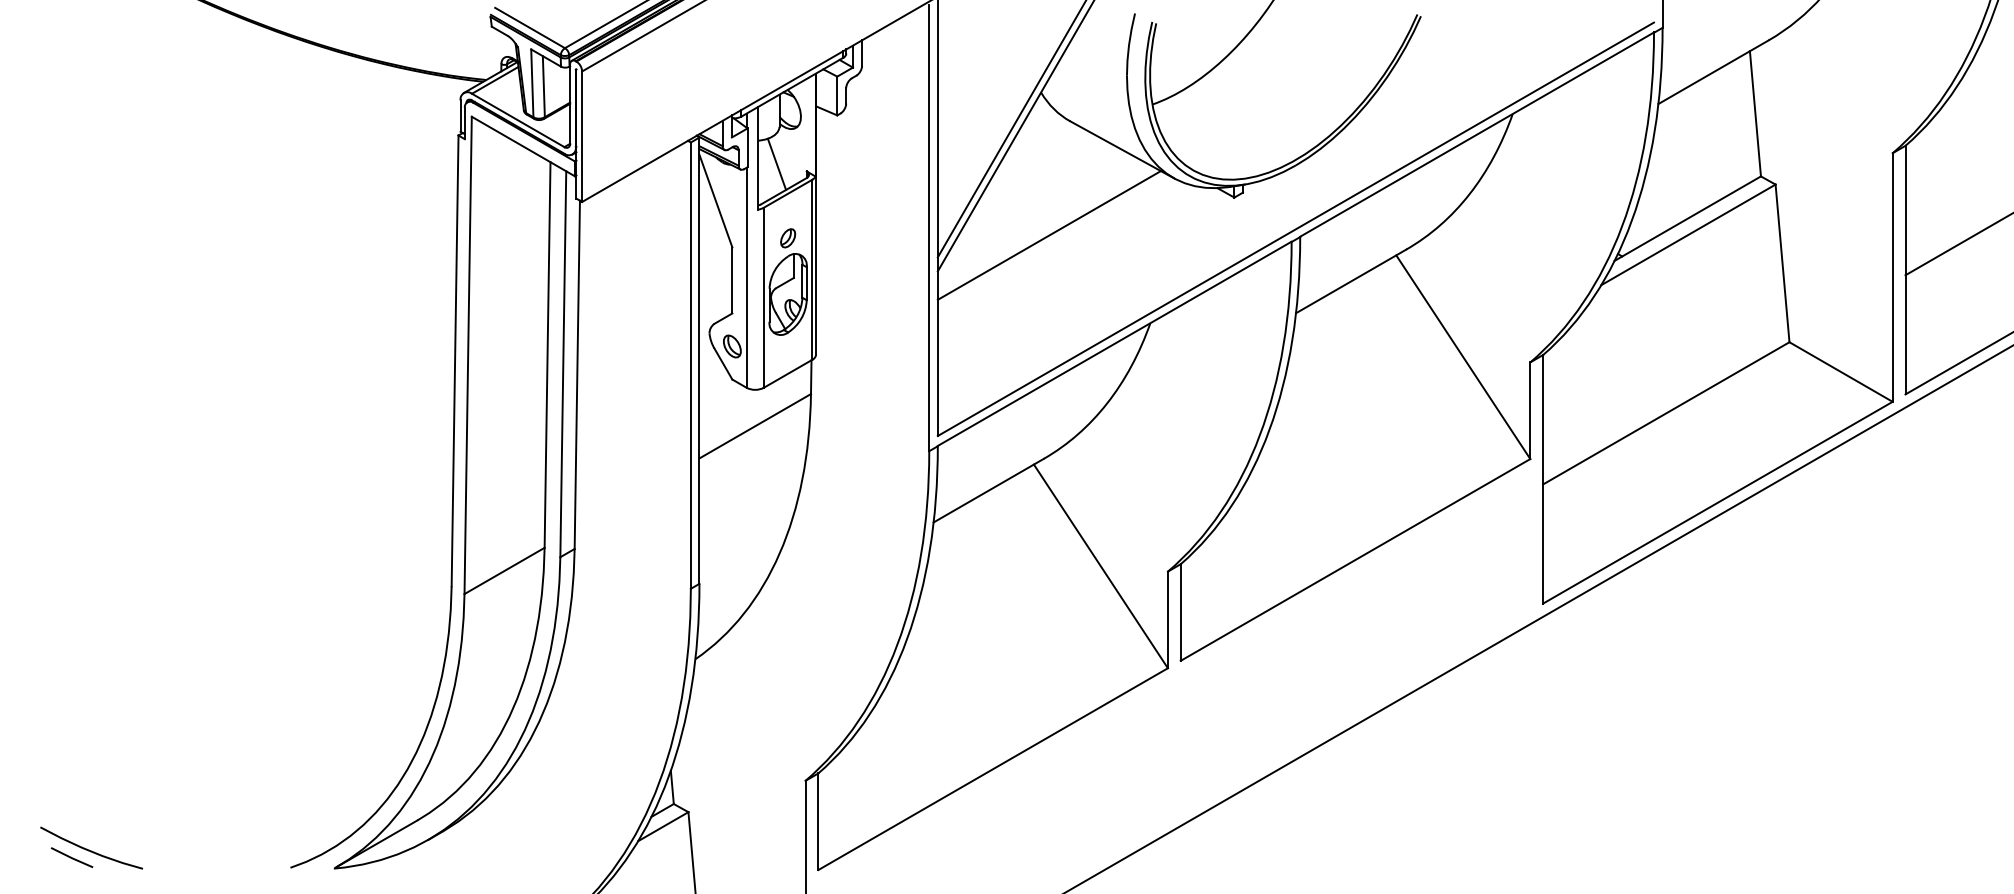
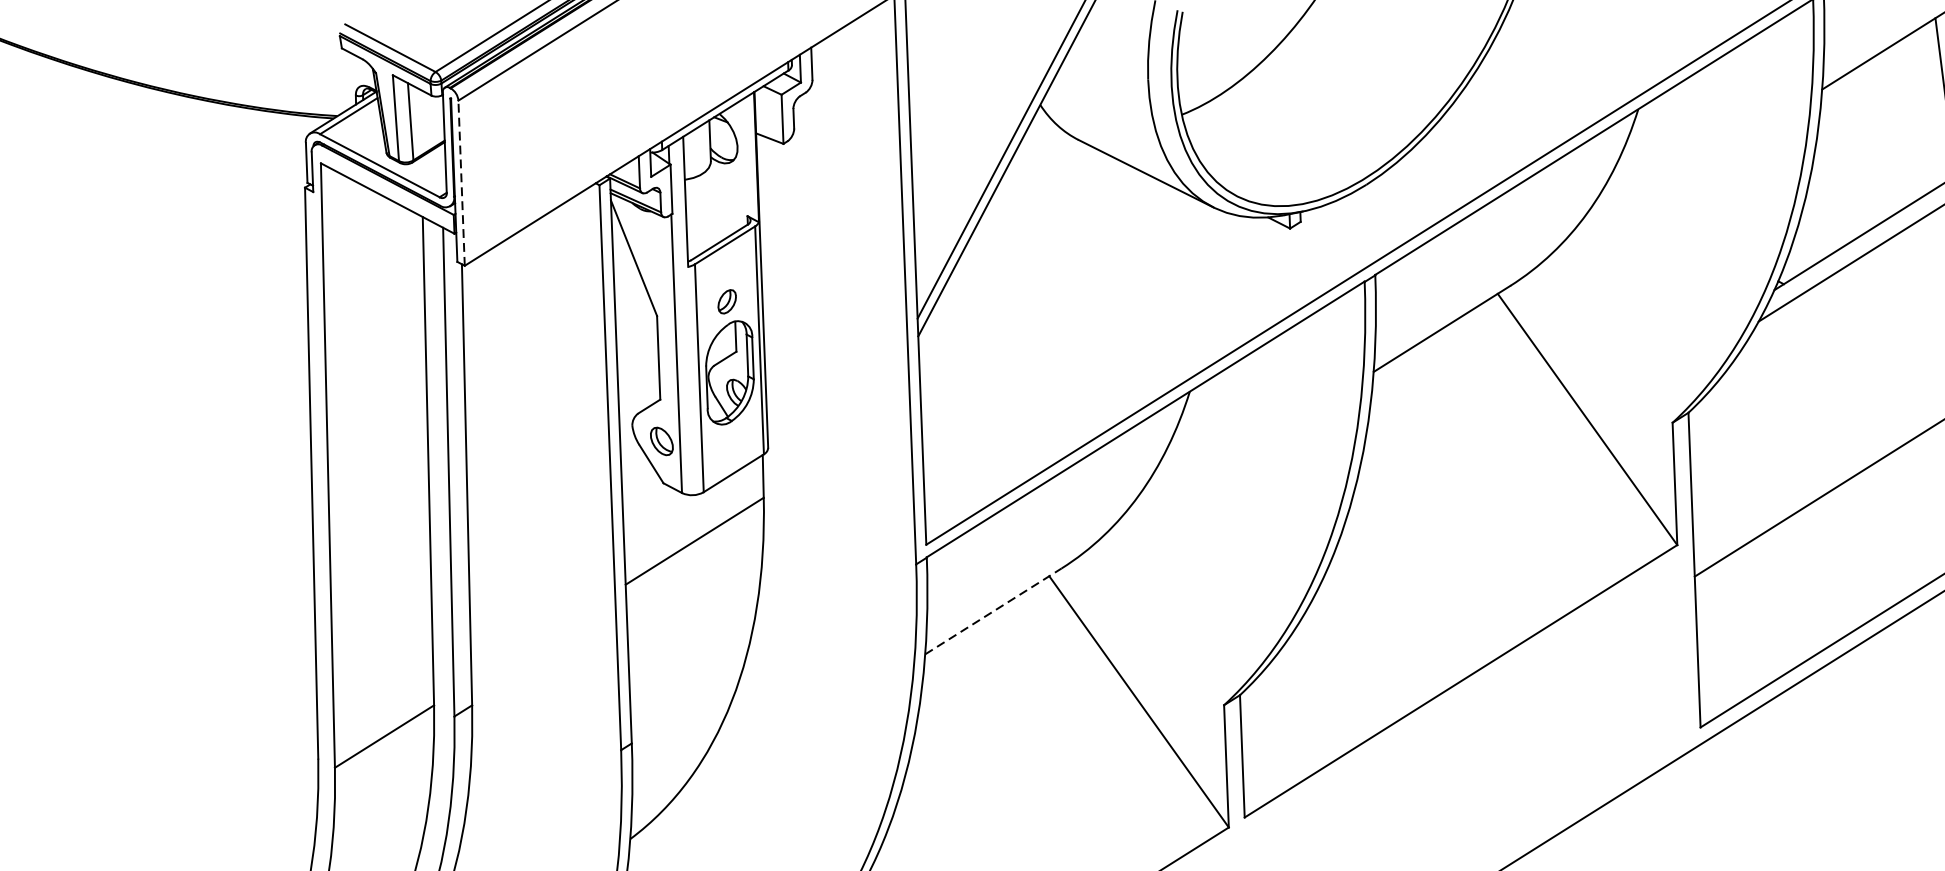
line: (582, 136) -> (462, 182), solid -> dashed
line: (776, 163) -> (708, 207), removed
line: (1048, 235) -> (1056, 285), removed
line: (988, 490) -> (993, 611), solid -> dashed

